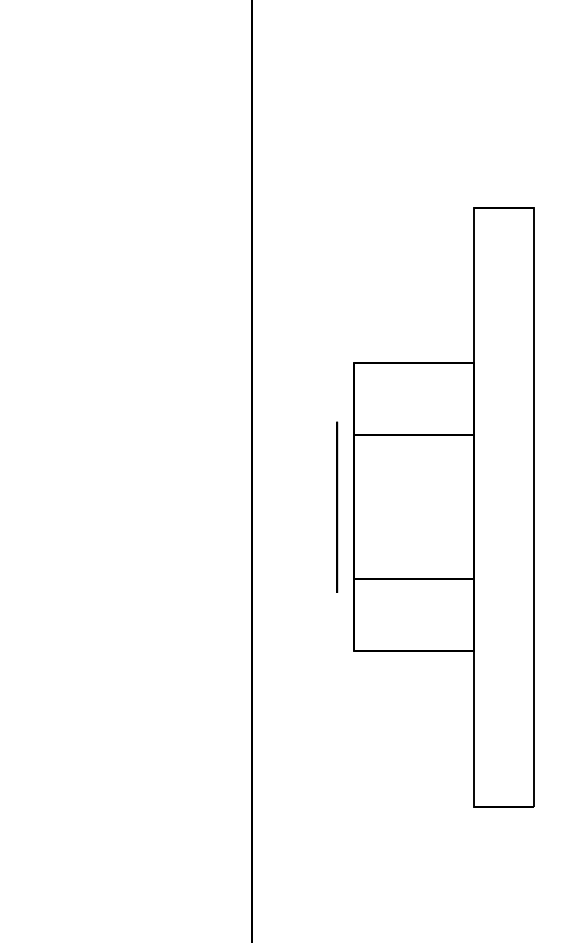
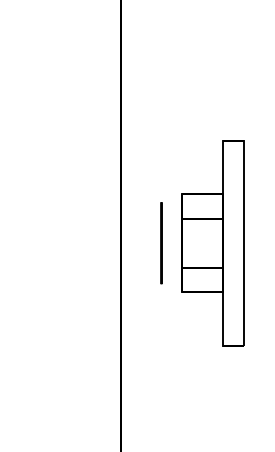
part: (443, 508) -> (212, 243), size x0.71

